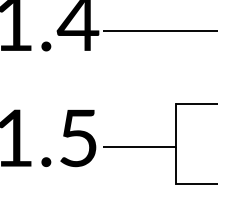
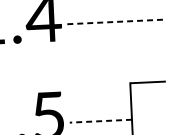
line: (160, 31) -> (113, 22), solid -> dashed
line: (139, 146) -> (100, 120), solid -> dashed

